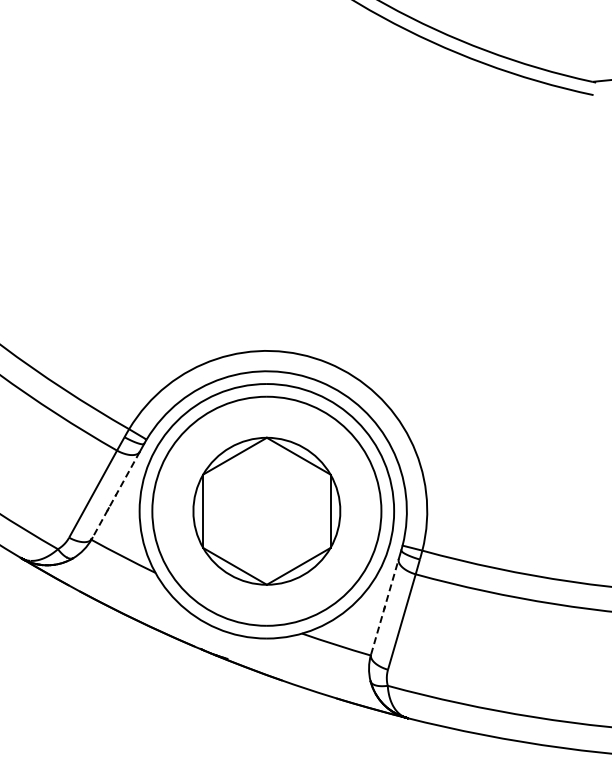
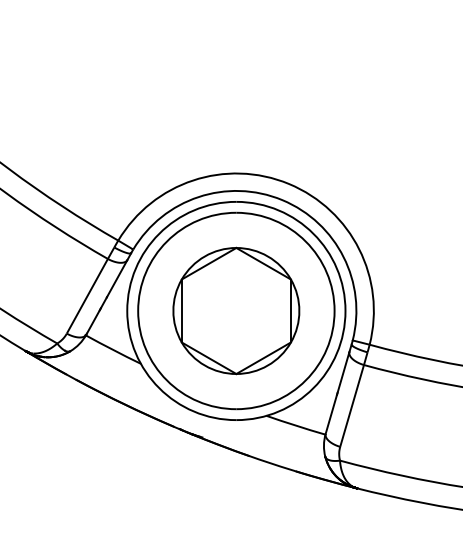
line: (115, 495) -> (106, 297), dashed -> solid
line: (384, 606) -> (337, 392), dashed -> solid

